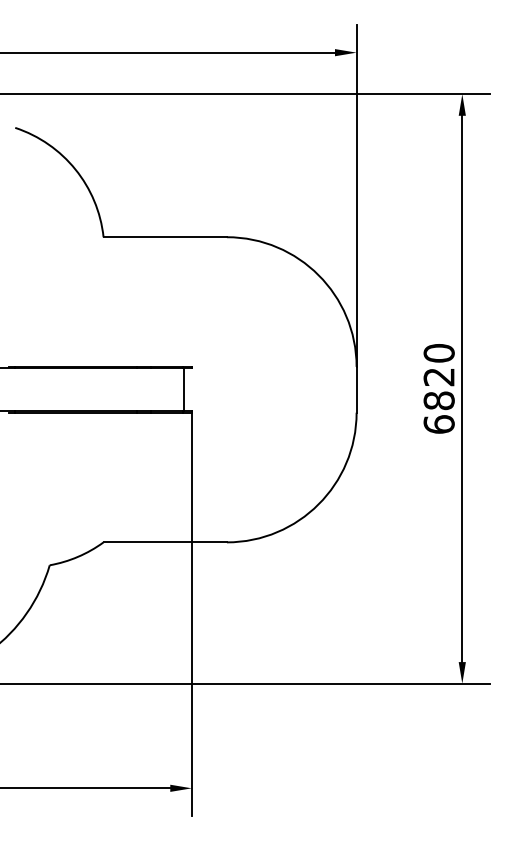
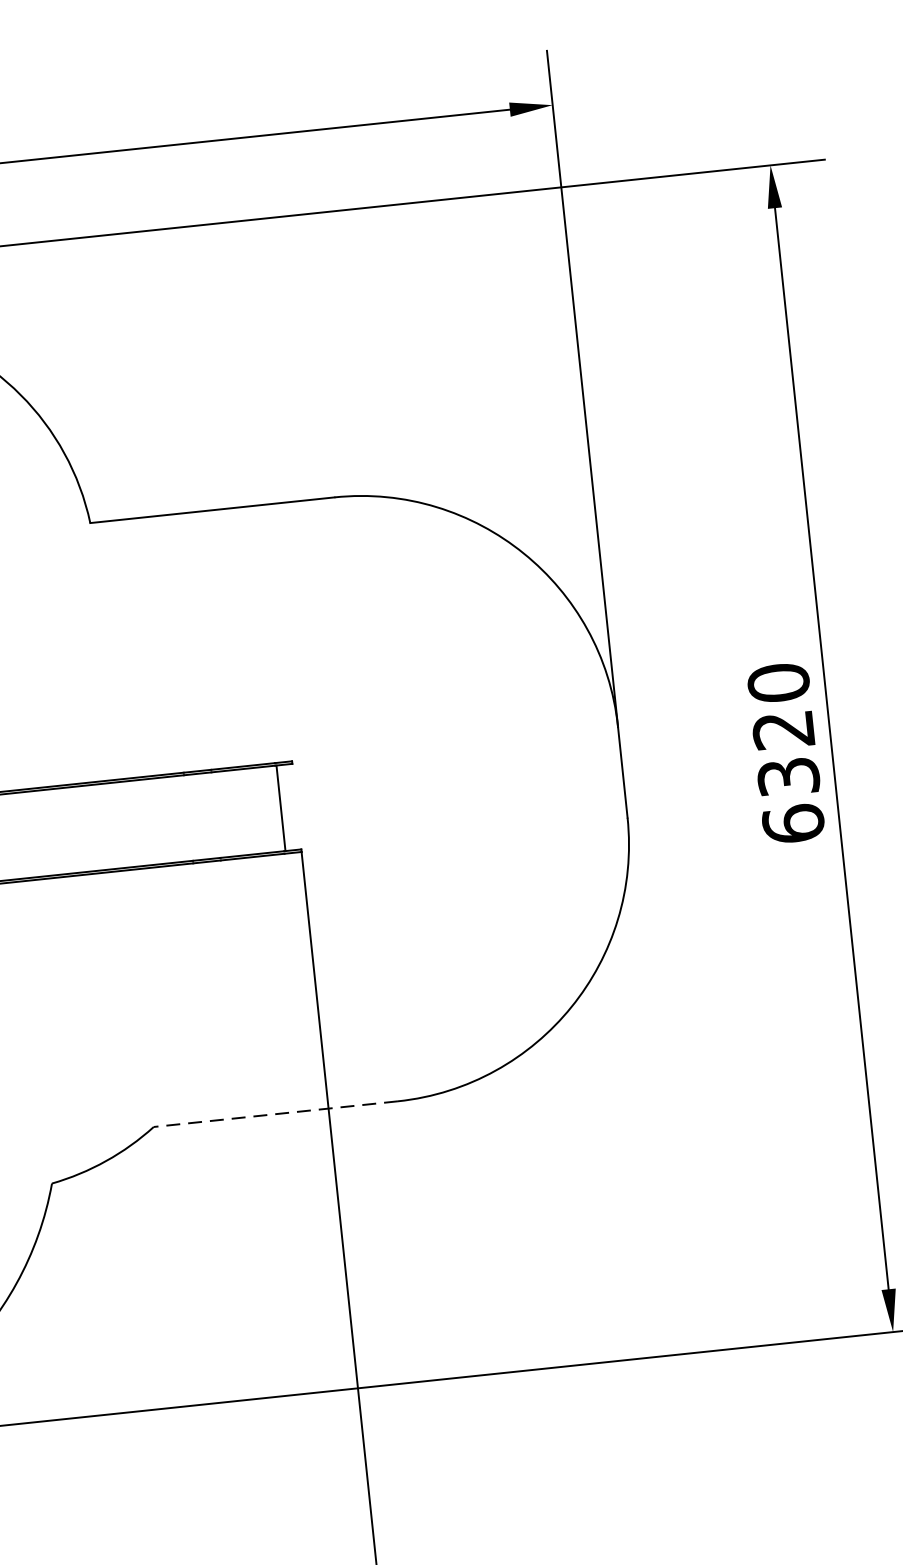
text: (438, 400) -> (787, 776), 6820 -> 6320
line: (165, 542) -> (276, 1114), solid -> dashed

